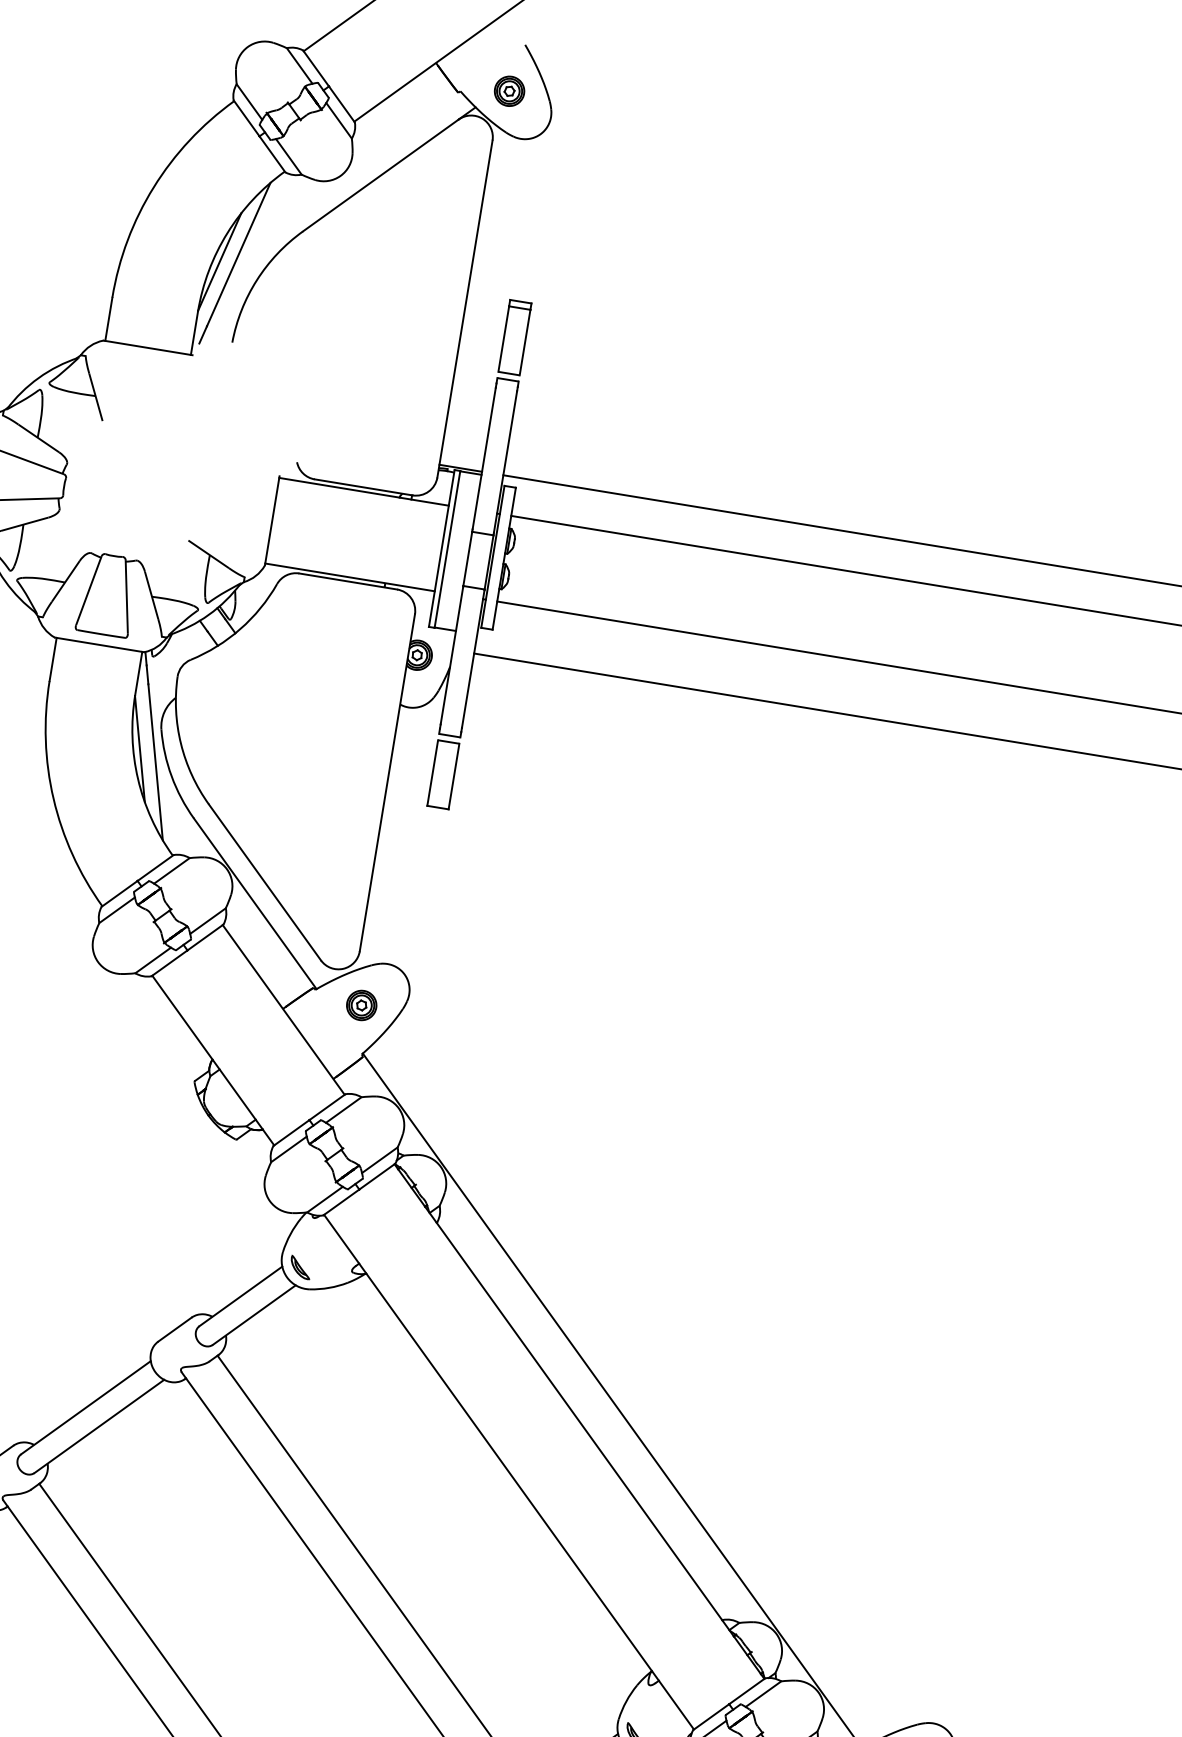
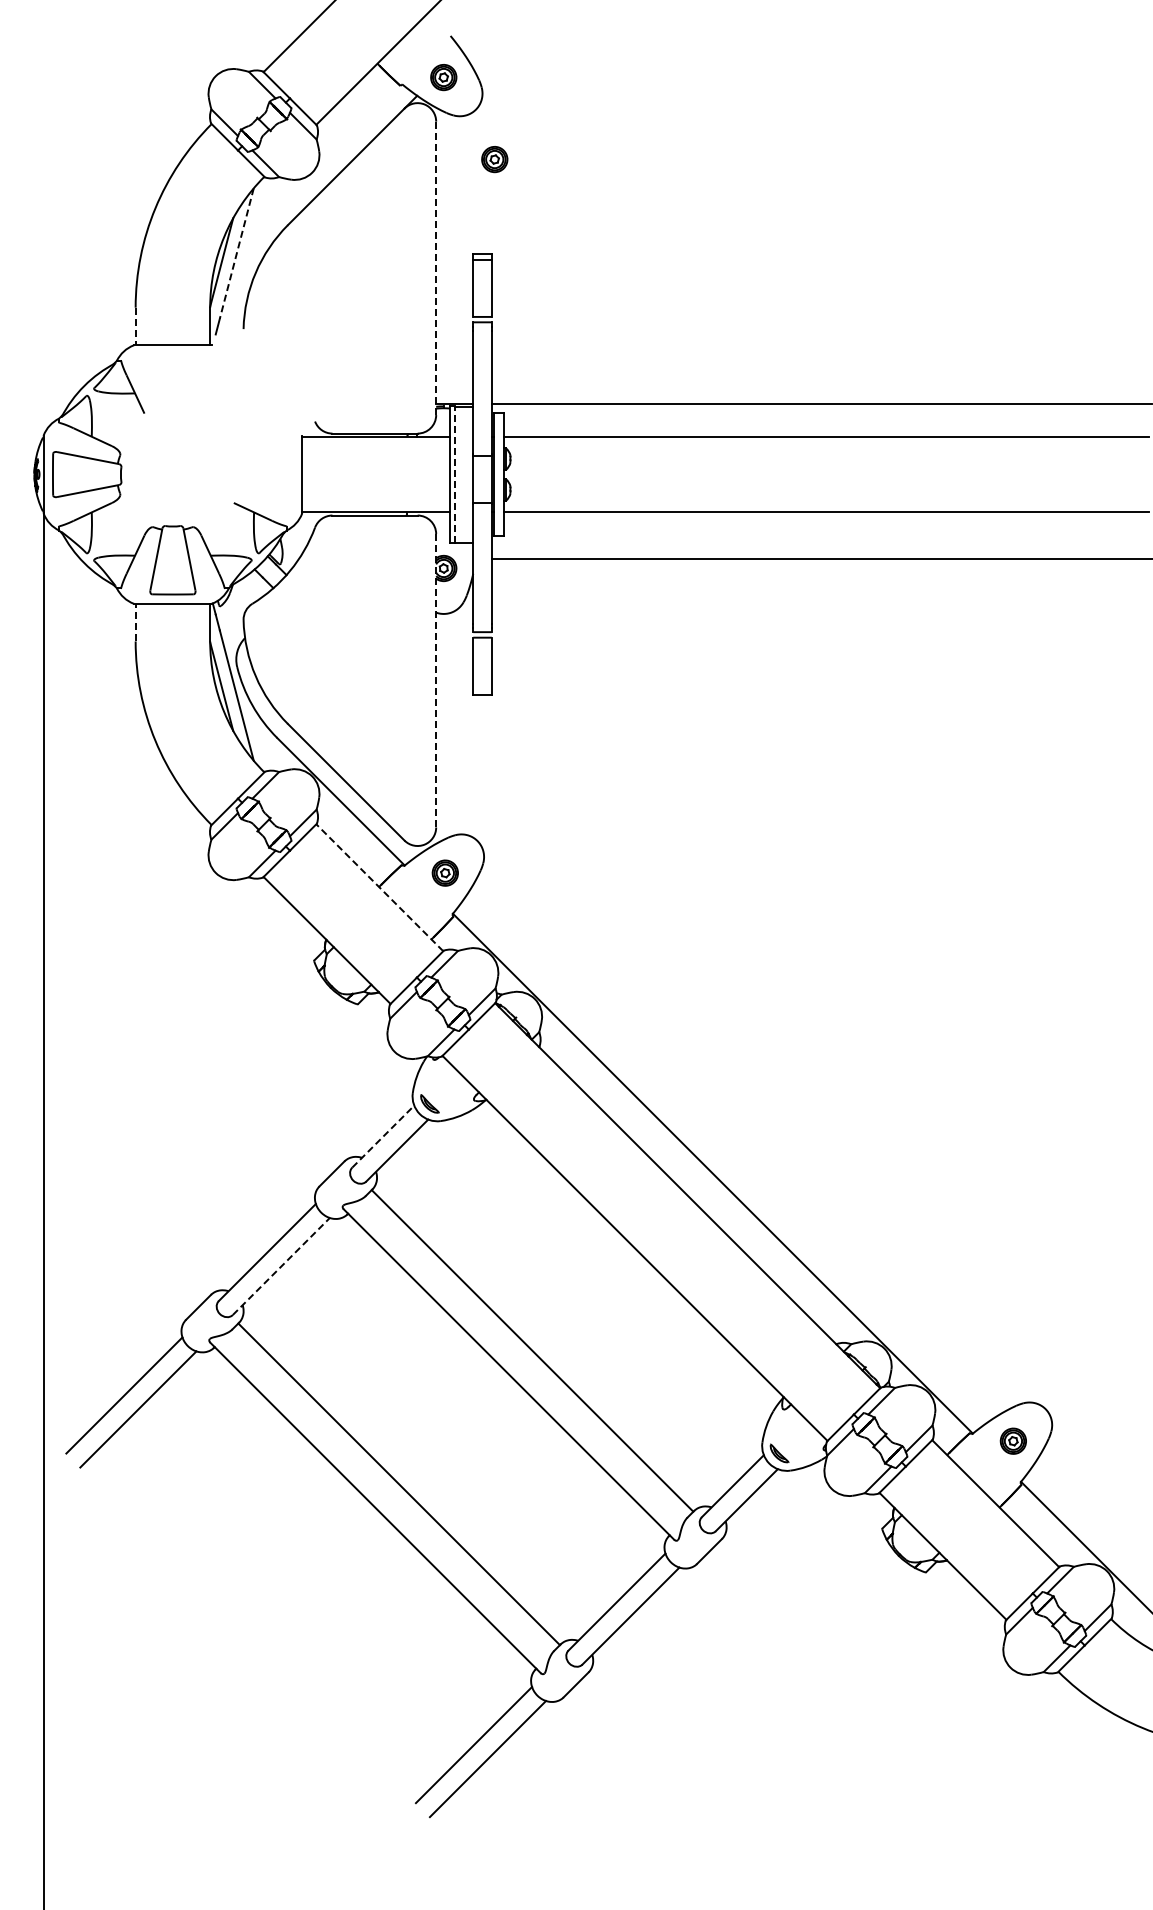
part: (552, 195) -> (494, 159), added
line: (238, 255) -> (236, 254), solid -> dashed
line: (465, 309) -> (436, 268), solid -> dashed
line: (108, 319) -> (135, 326), solid -> dashed
line: (447, 549) -> (454, 474), solid -> dashed
line: (52, 659) -> (135, 622), solid -> dashed
line: (387, 782) -> (436, 680), solid -> dashed
line: (283, 1009) -> (379, 887), solid -> dashed
line: (241, 1296) -> (383, 1136), solid -> dashed
line: (99, 1426) -> (281, 1266), solid -> dashed

